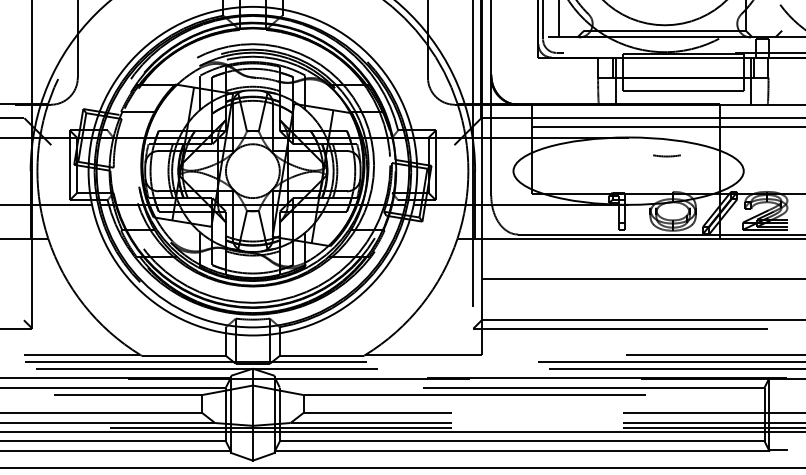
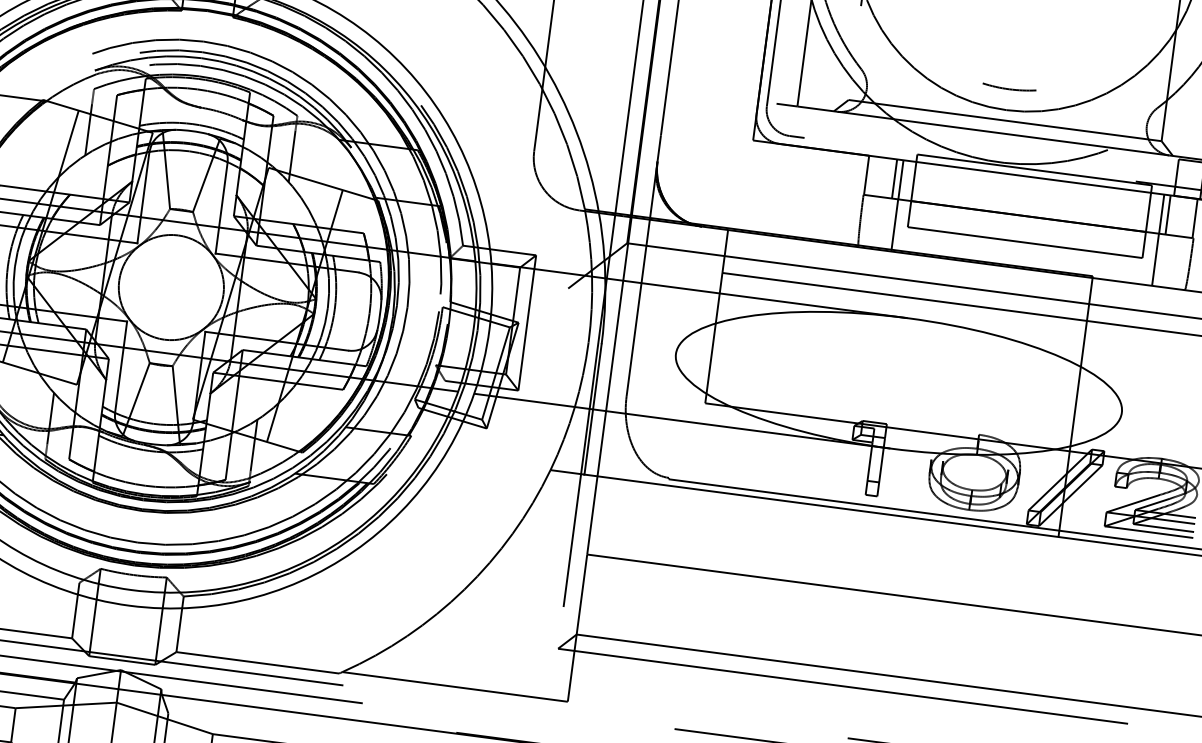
line: (666, 155) -> (1008, 87), moved

